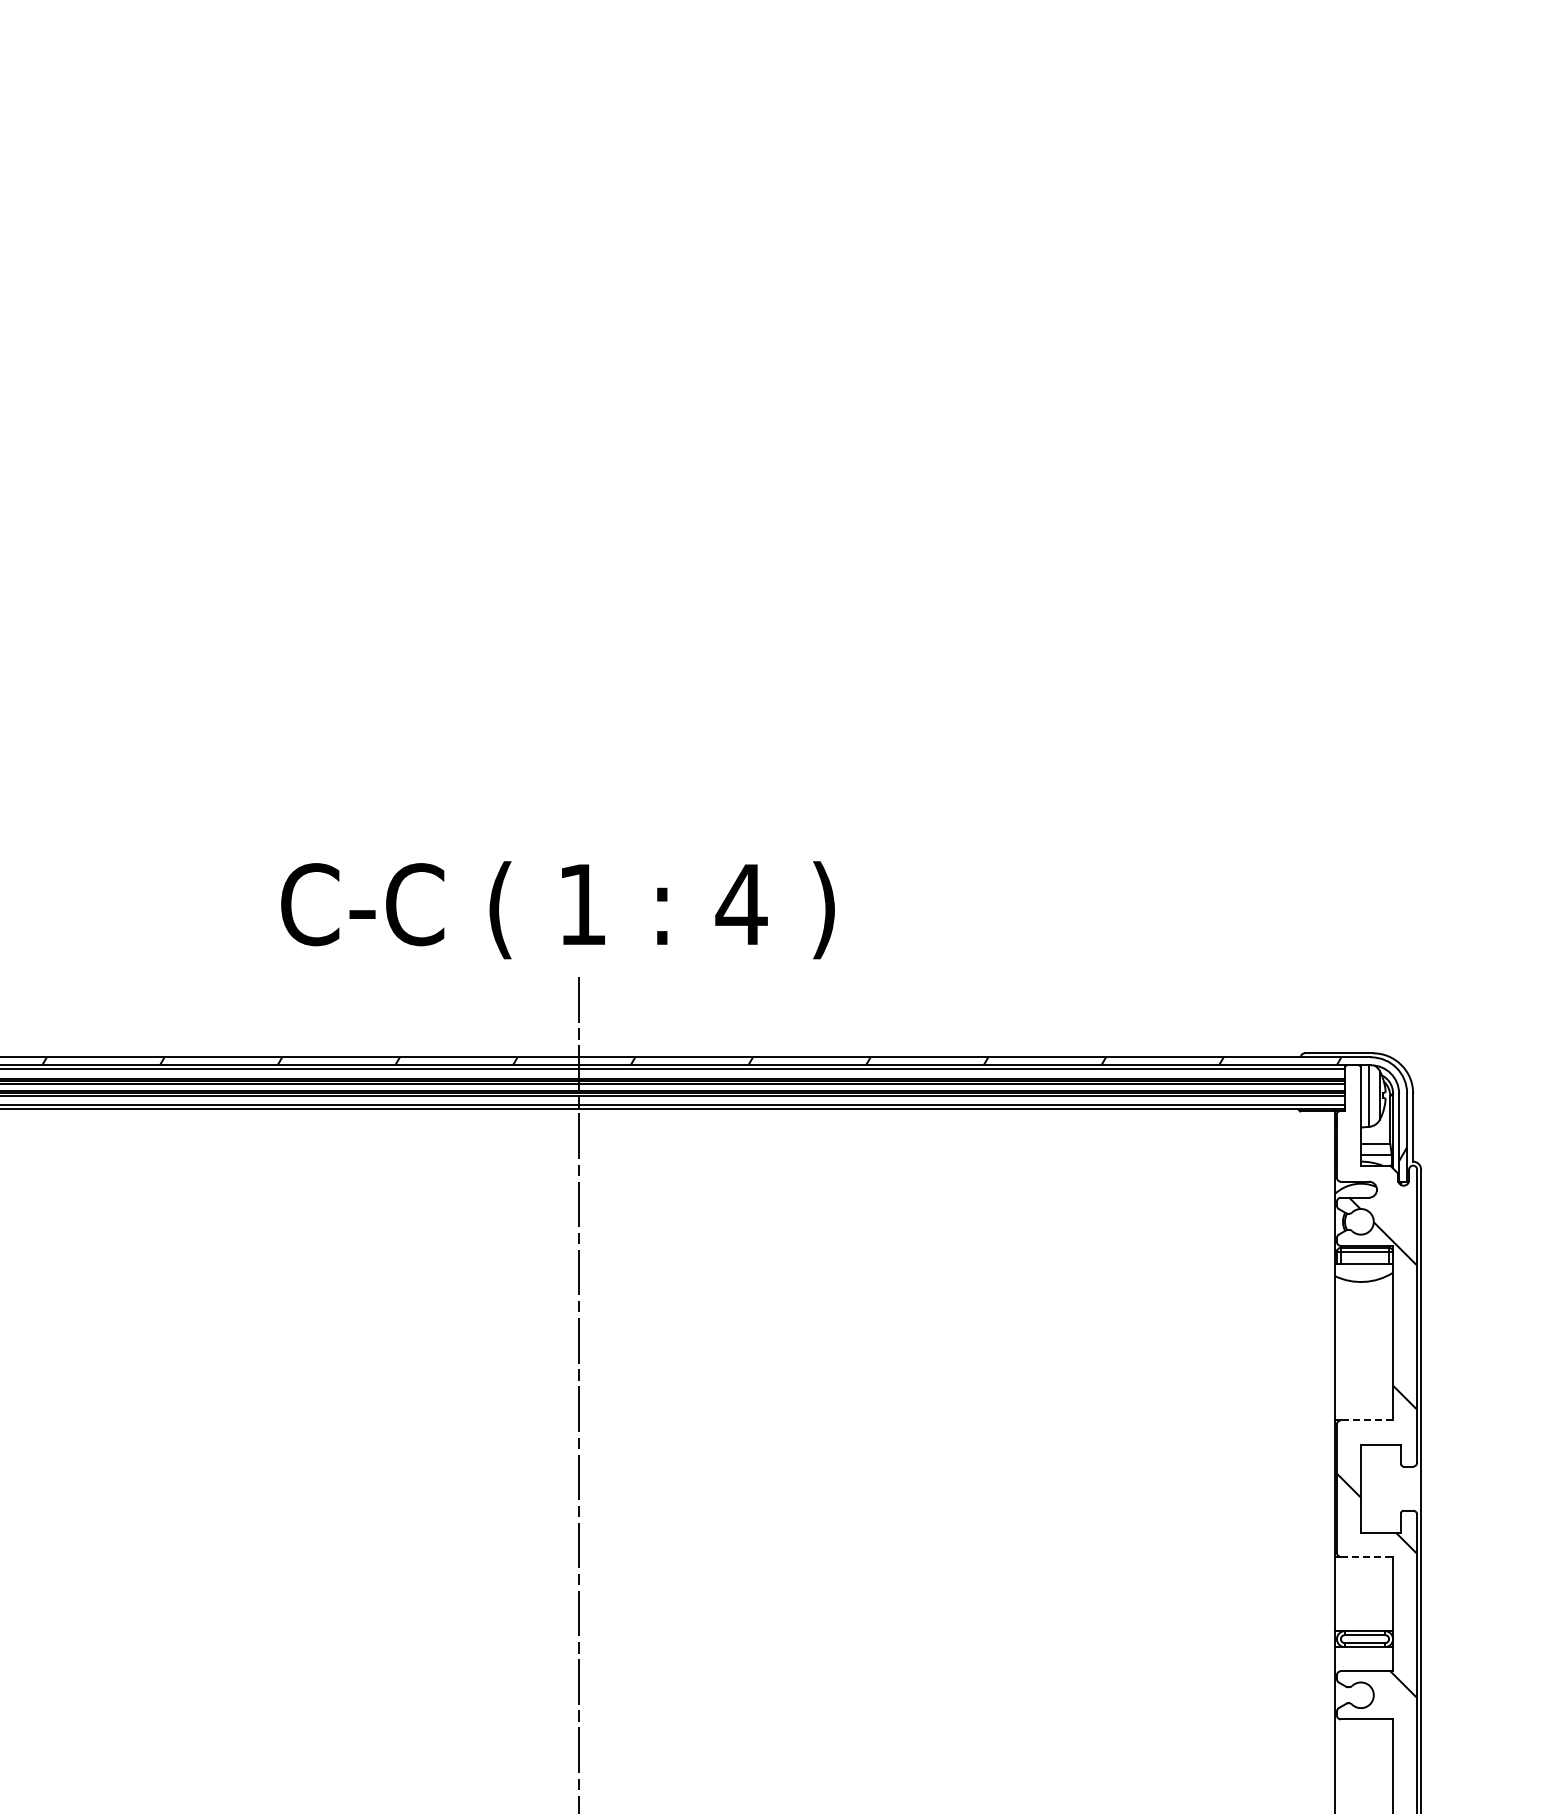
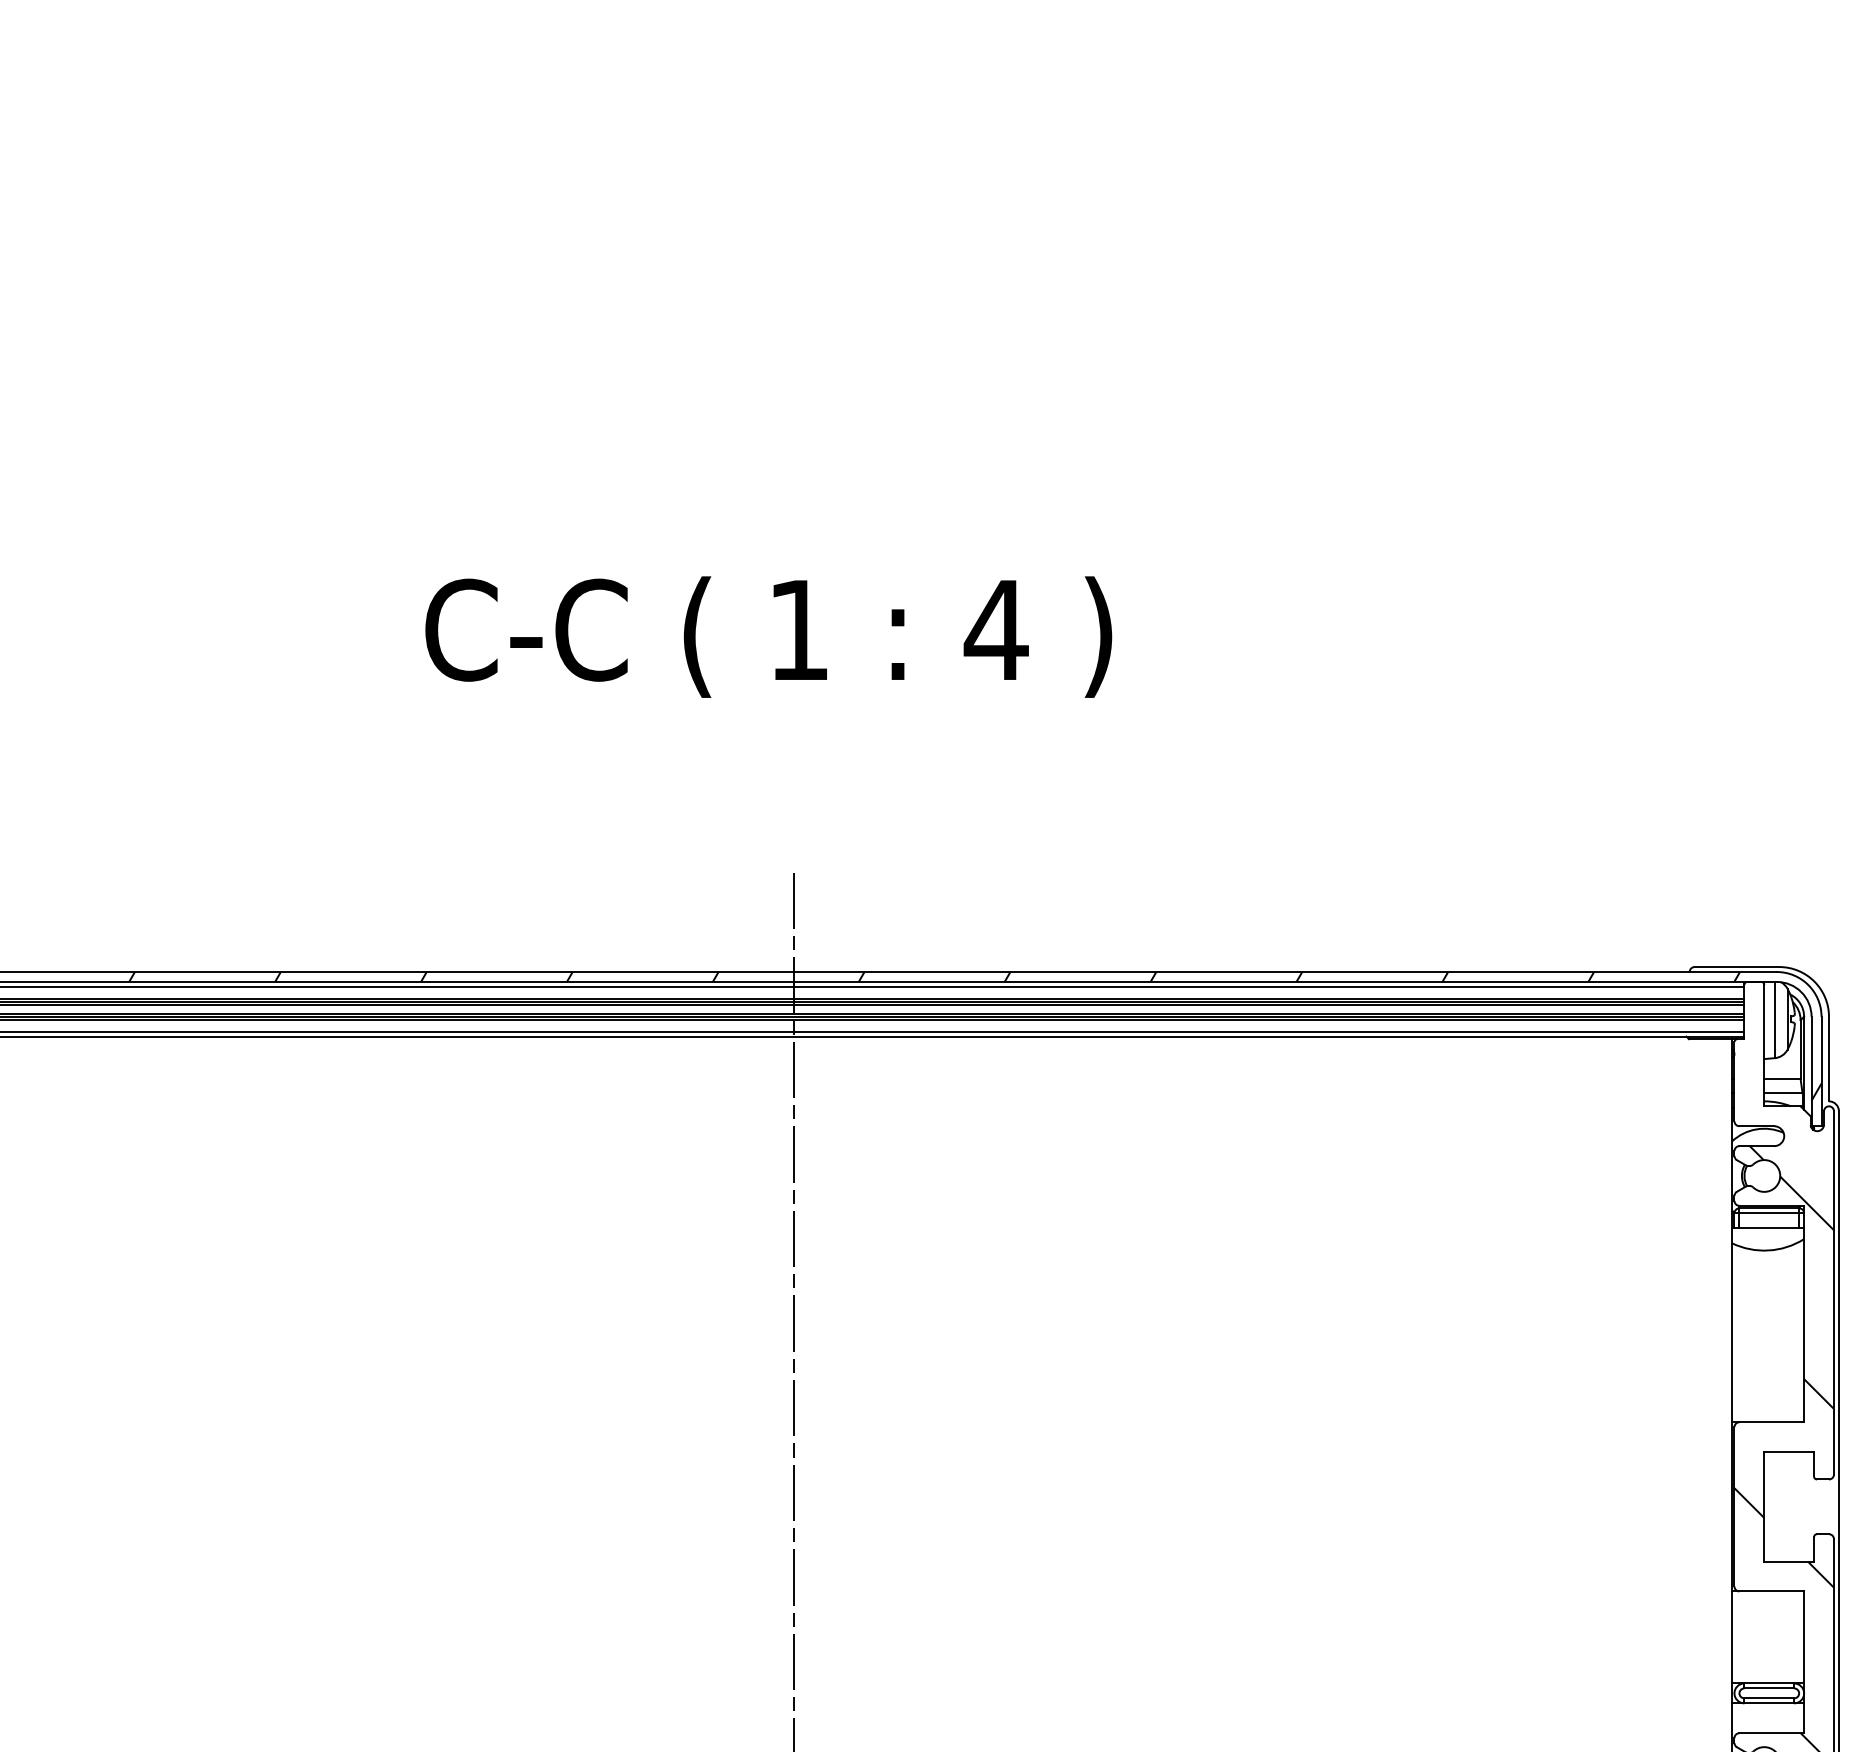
text: (557, 910) -> (768, 637), moved
line: (1366, 1420) -> (1771, 1422), dashed -> solid
line: (1367, 1556) -> (1772, 1590), dashed -> solid

